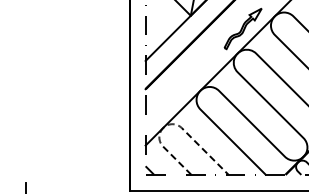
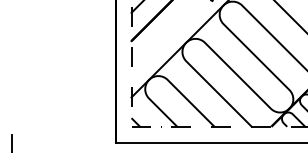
line: (170, 124) -> (156, 76), dashed -> solid

